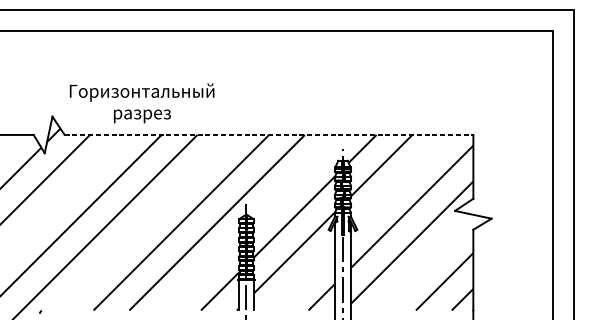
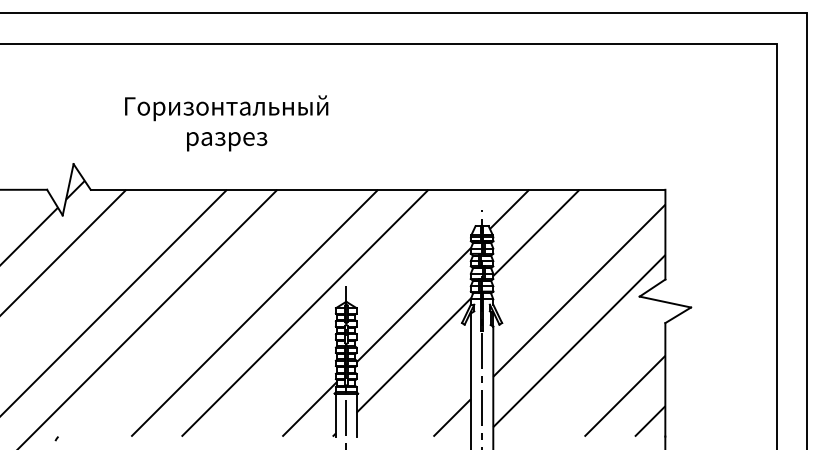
text: (142, 103) -> (226, 123), moved
line: (269, 134) -> (378, 189), dashed -> solid

